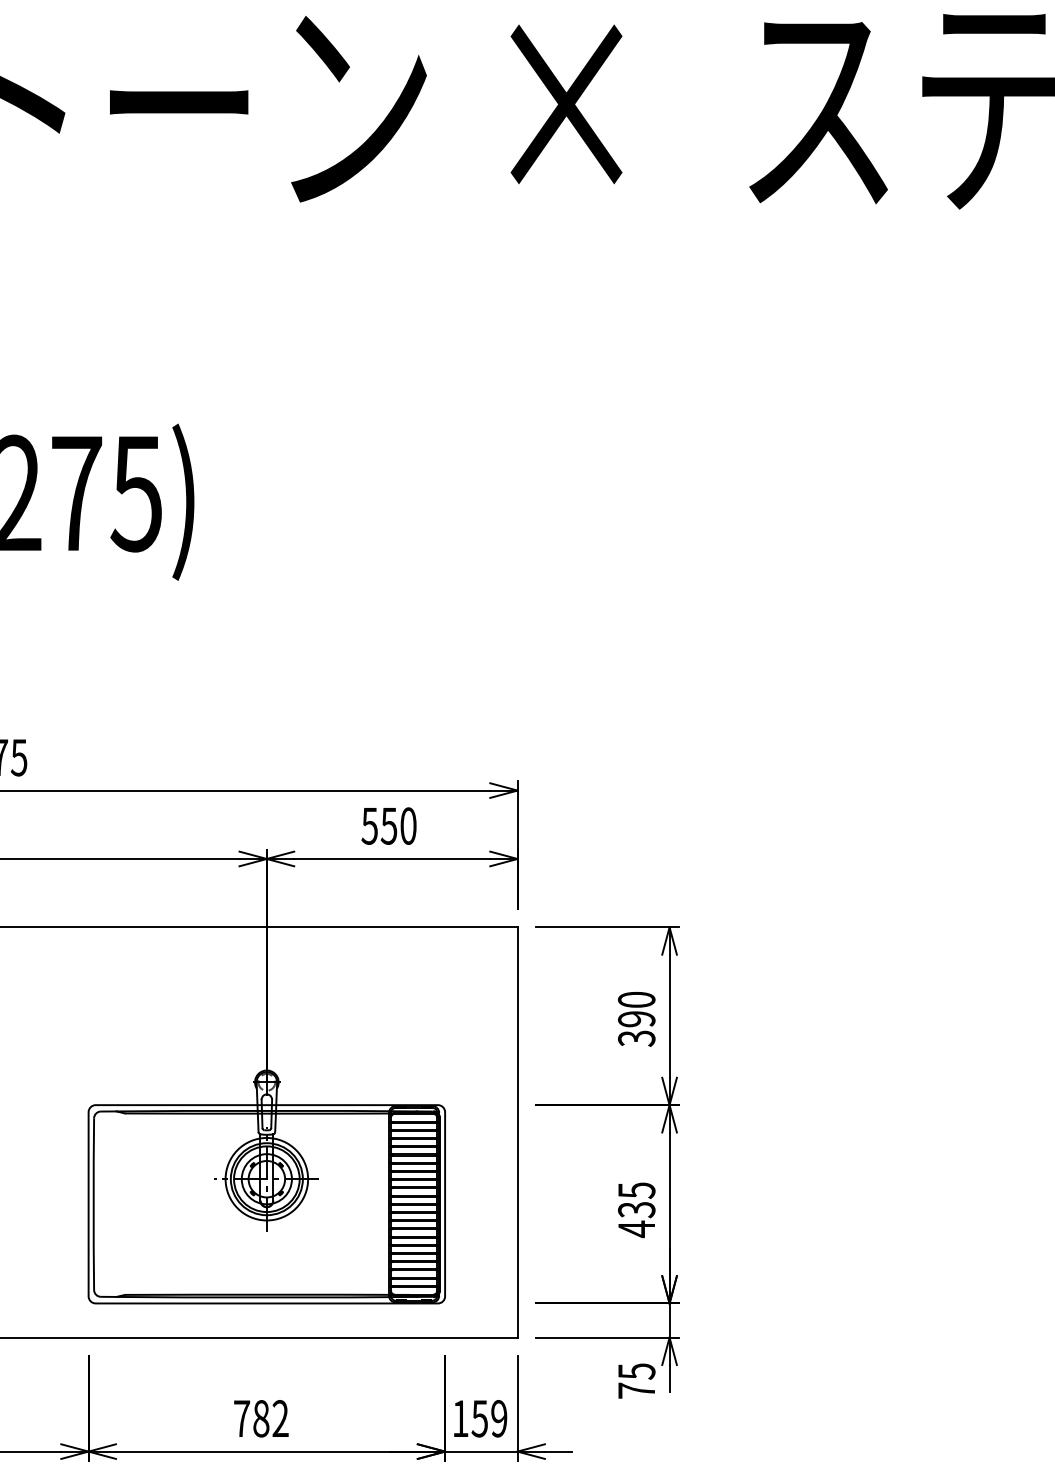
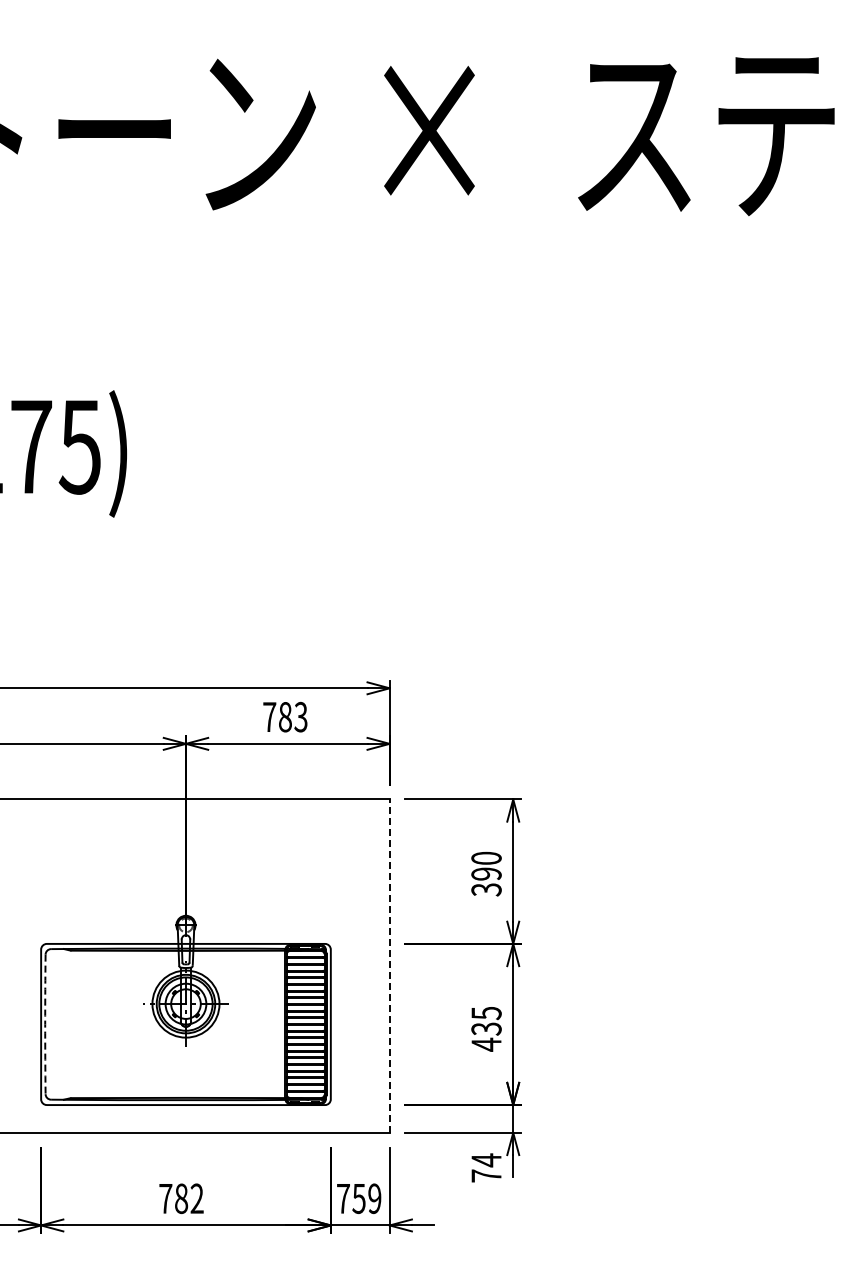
text: (388, 826) -> (284, 717), 550 -> 783
line: (517, 1132) -> (389, 966), solid -> dashed
arc: (93, 1204) -> (45, 1024), solid -> dashed
text: (636, 1371) -> (486, 1160), 75 -> 74
text: (460, 1418) -> (343, 1198), 159 -> 759

